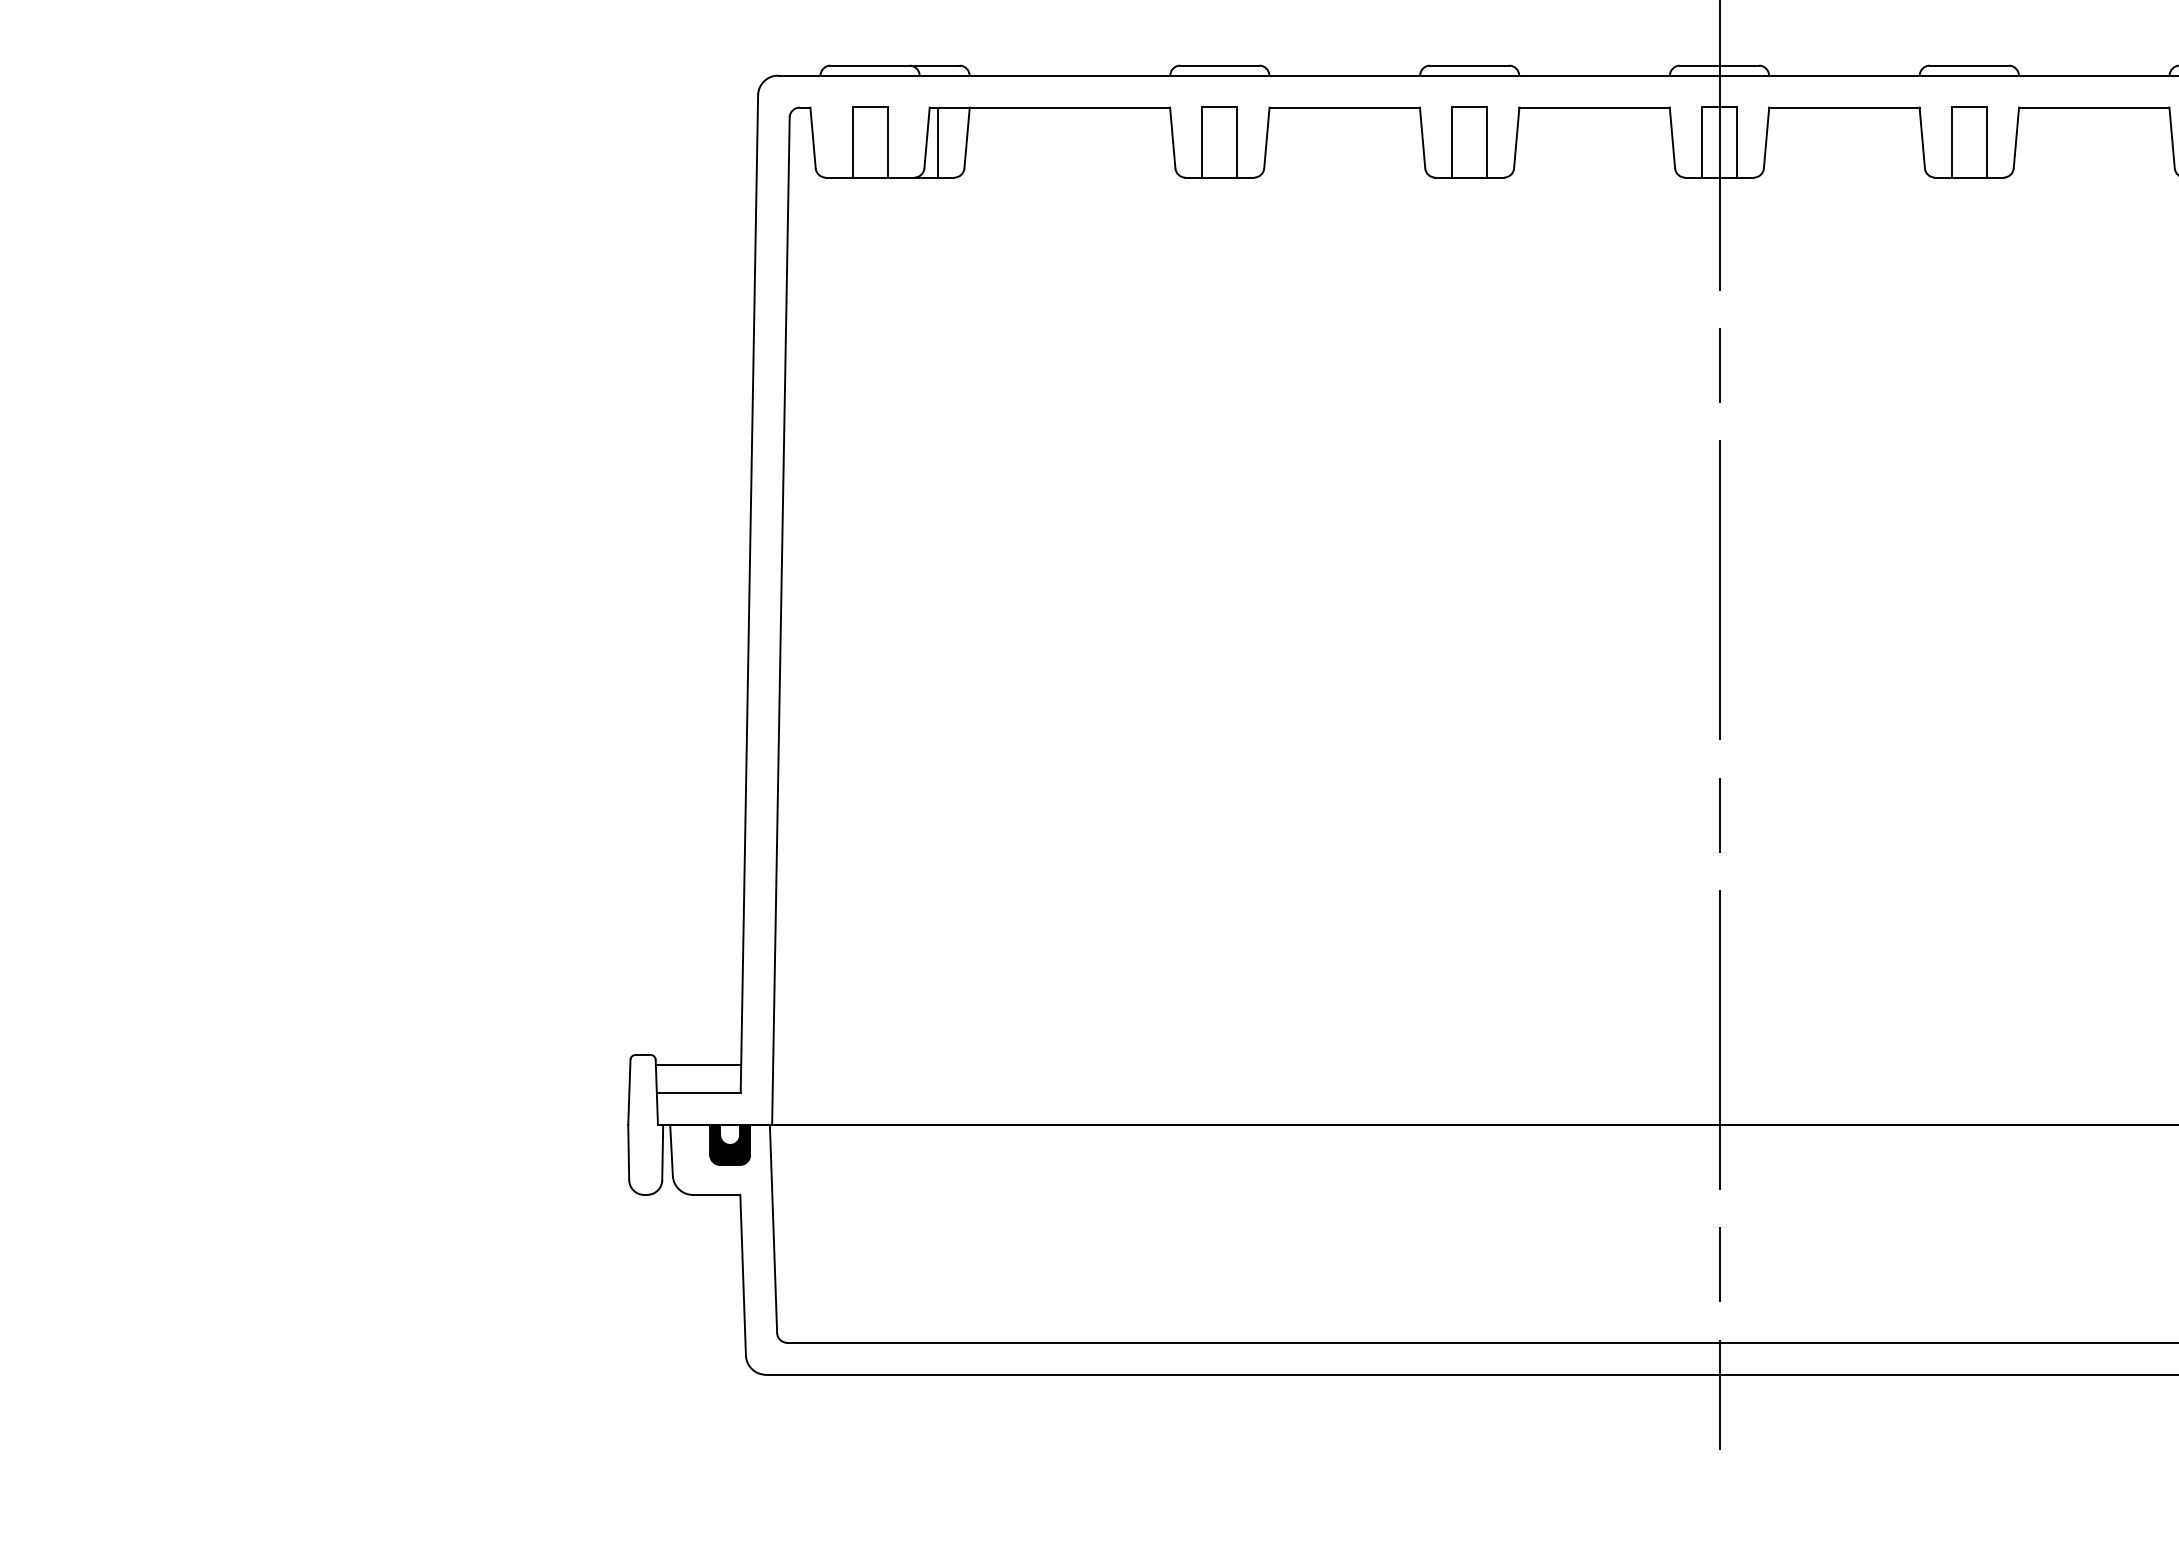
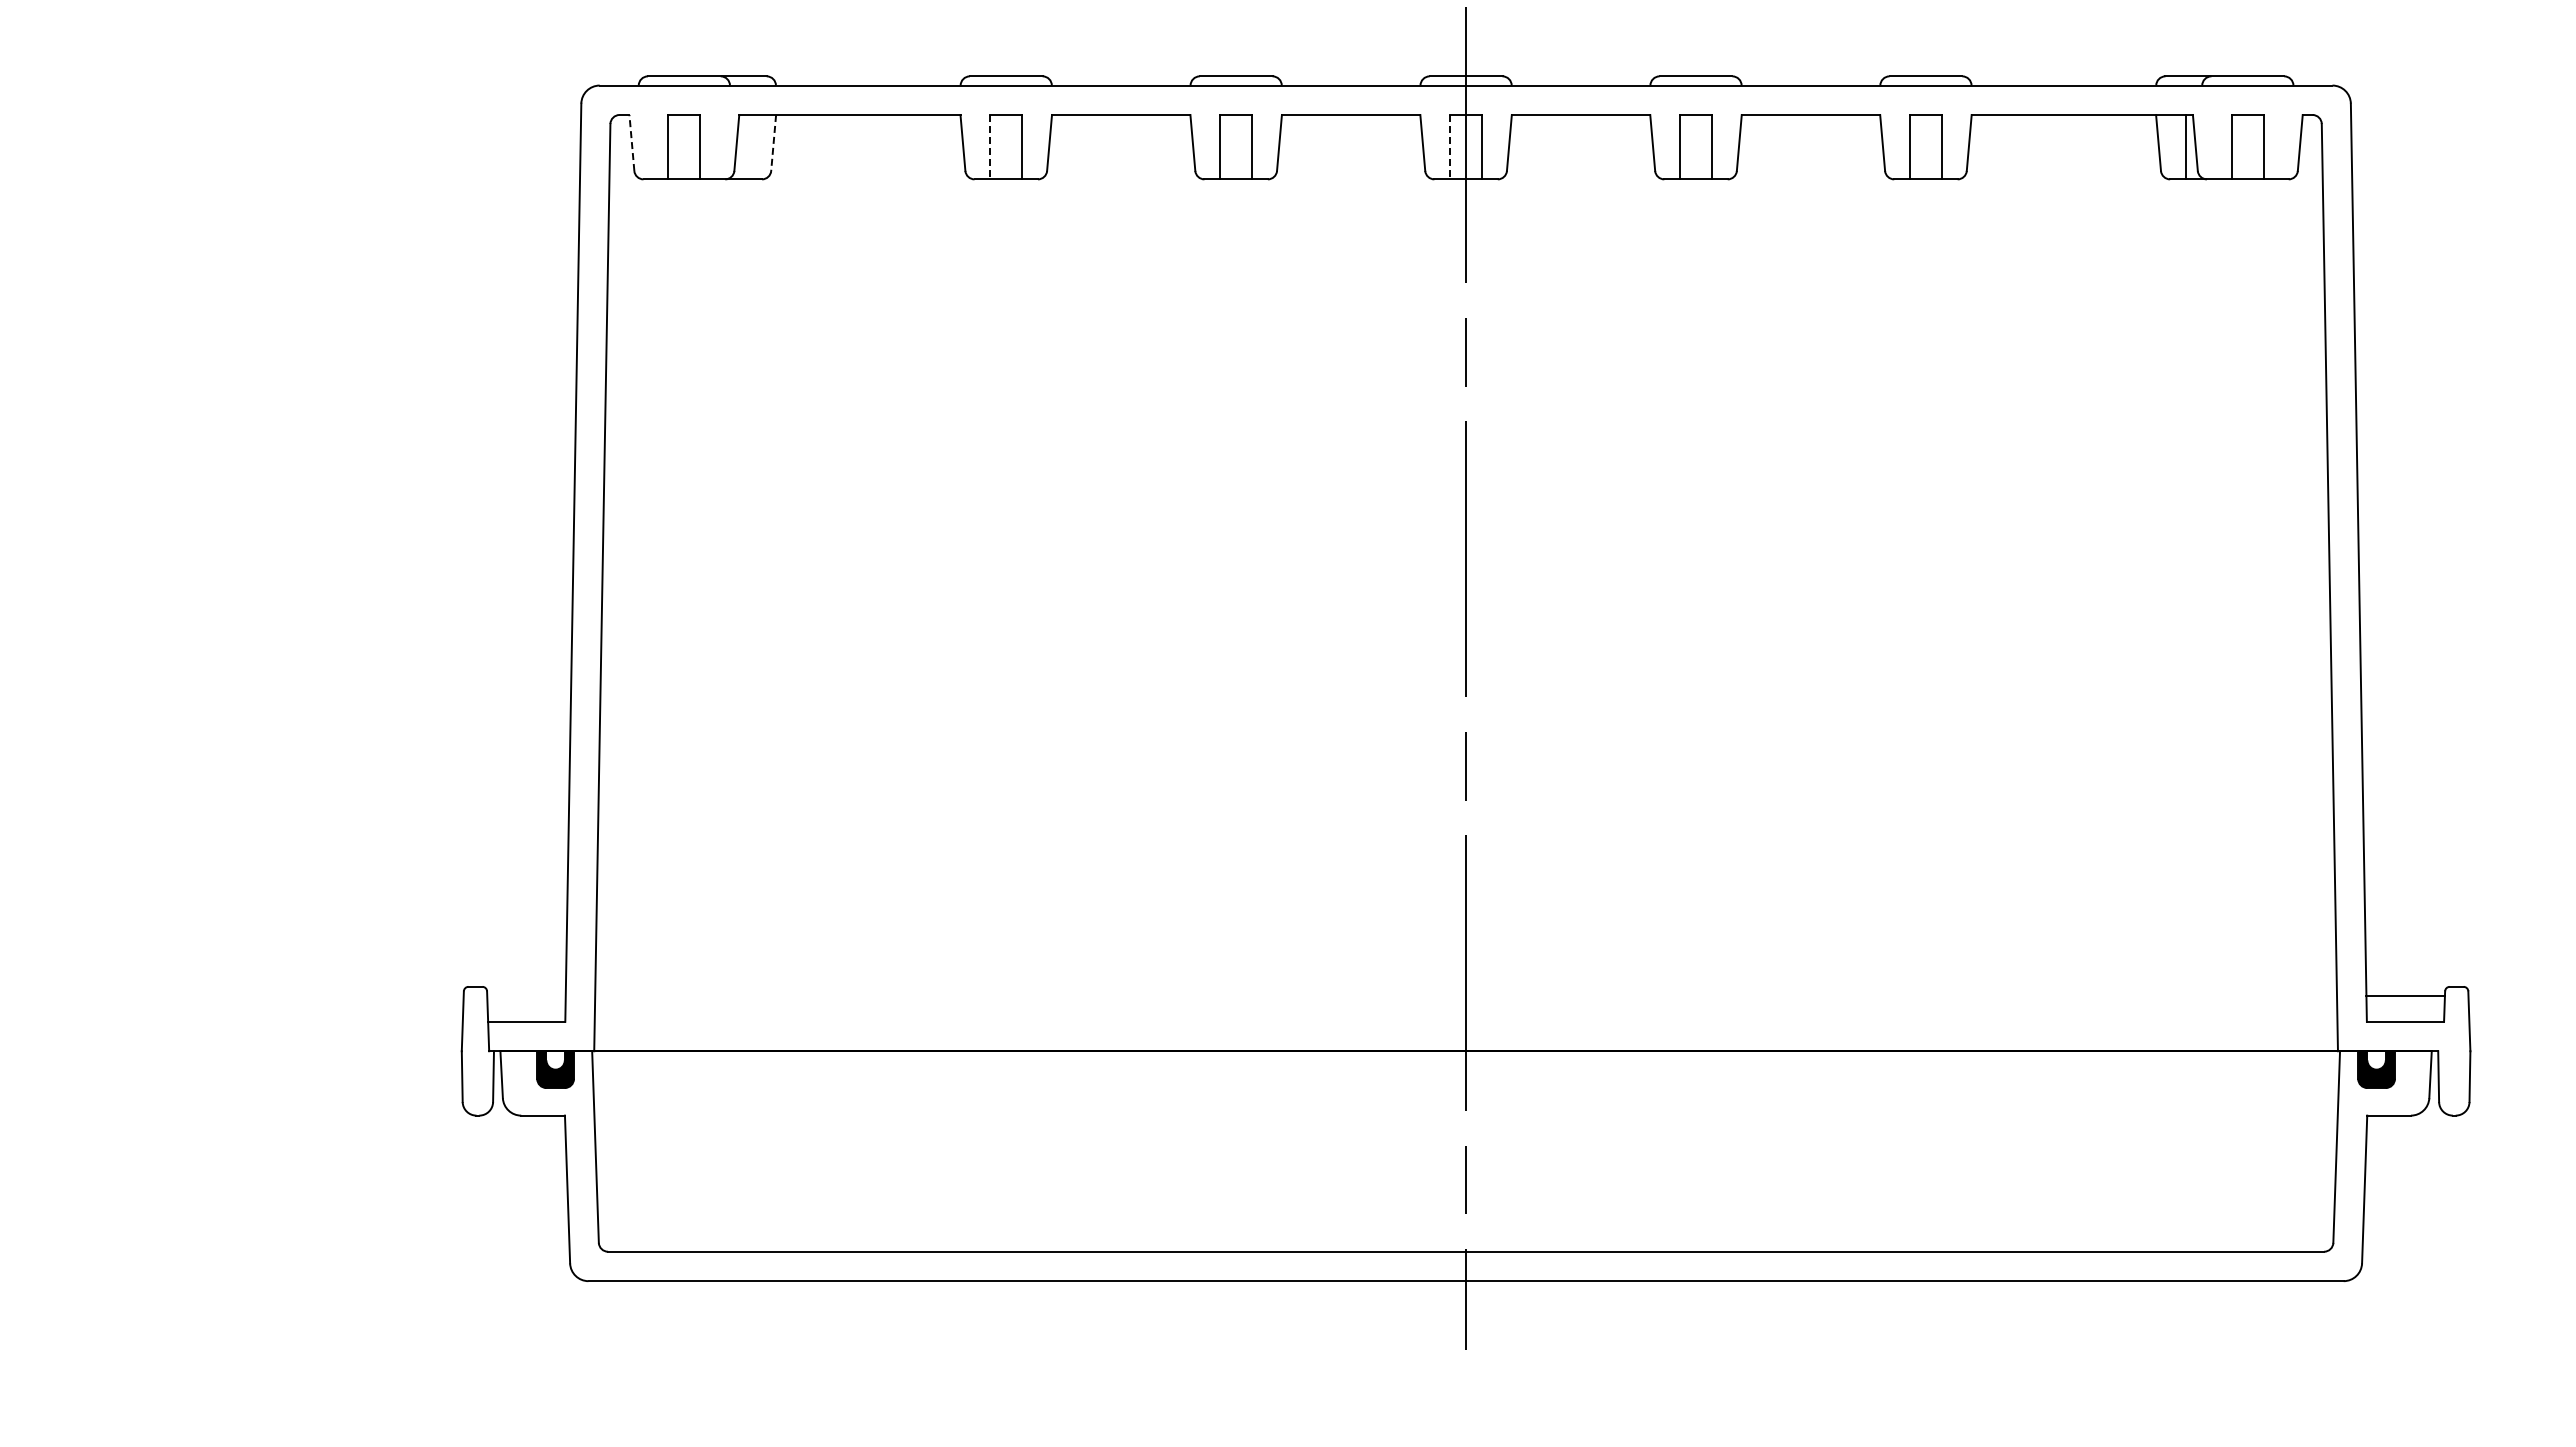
line: (812, 137) -> (631, 142), solid -> dashed
line: (966, 138) -> (773, 143), solid -> dashed
line: (937, 142) -> (746, 147), removed
line: (1202, 142) -> (990, 147), solid -> dashed
line: (1702, 142) -> (1450, 147), solid -> dashed
line: (698, 1065) -> (526, 996), removed

